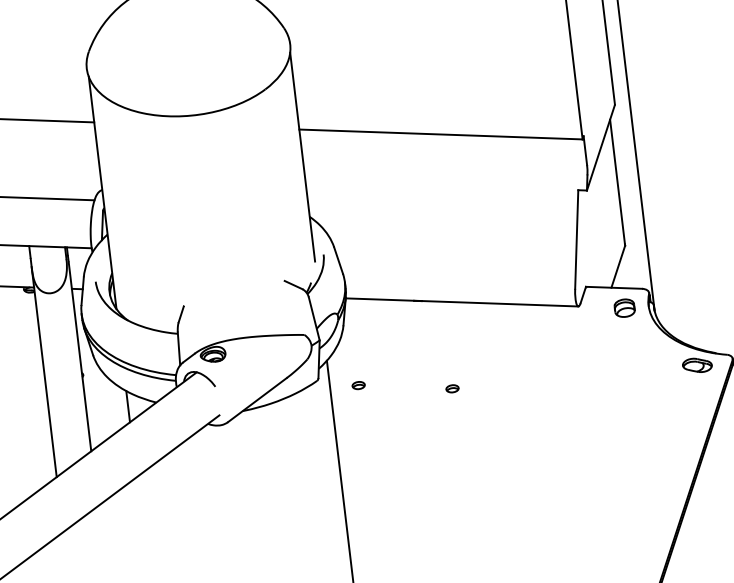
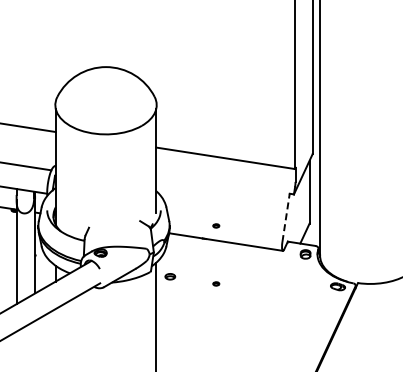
line: (577, 238) -> (286, 217), solid -> dashed
part: (438, 271) -> (216, 225), added
part: (358, 384) -> (170, 276), size x1.6

